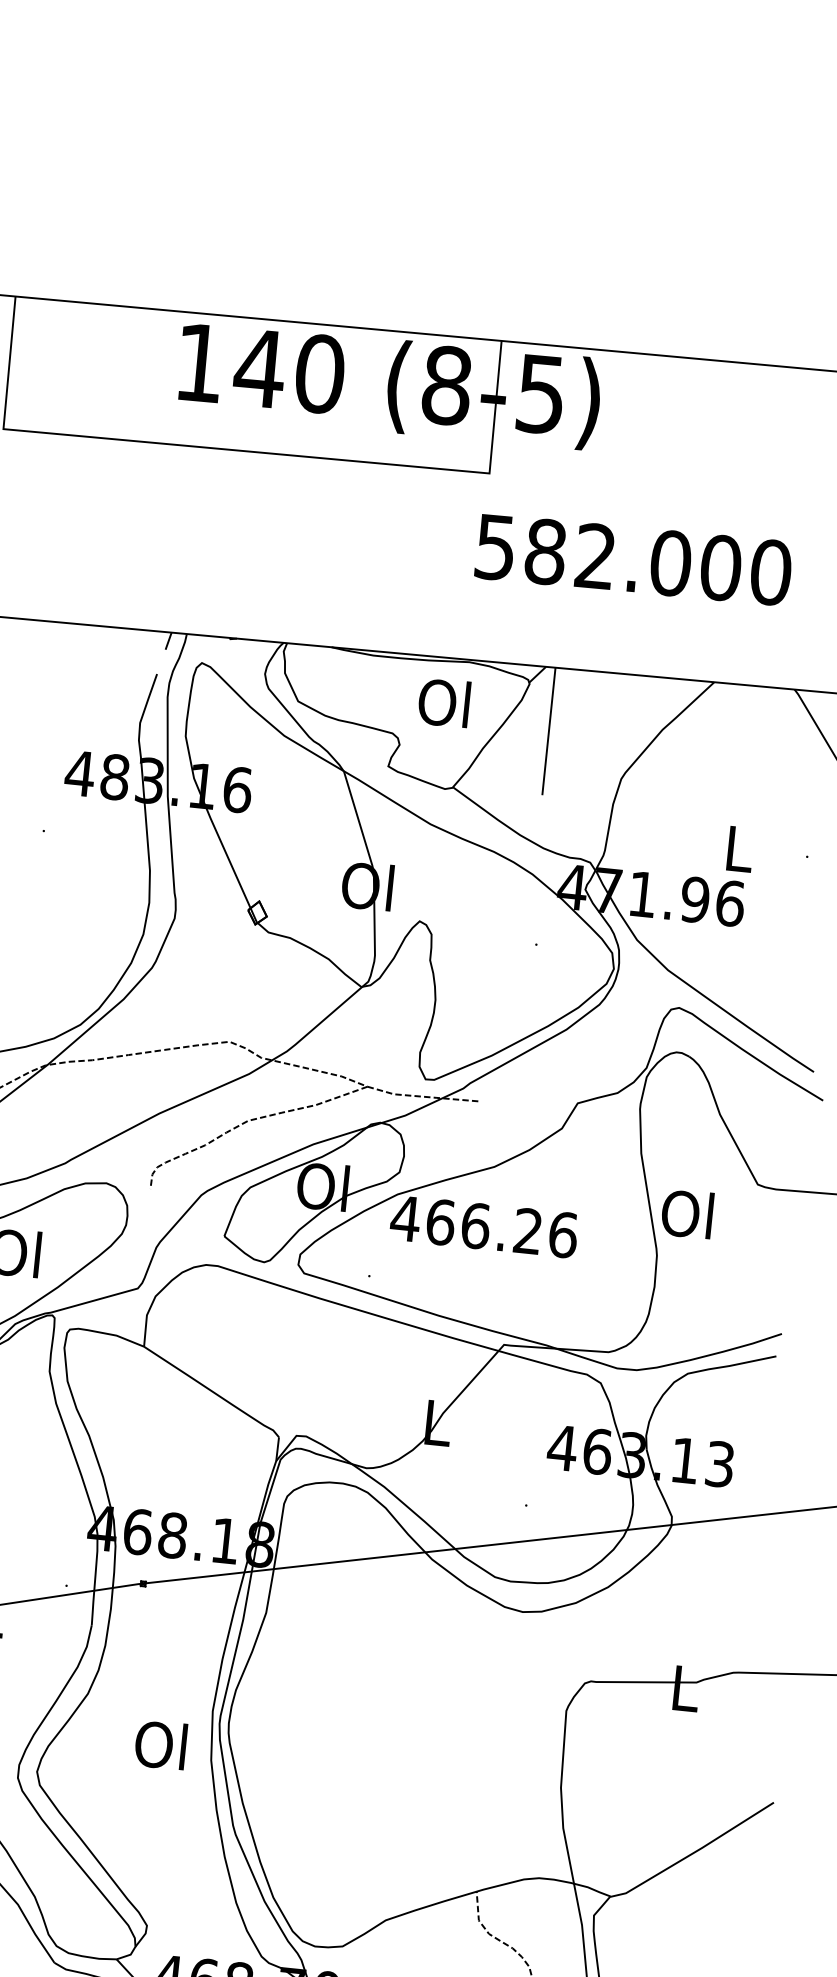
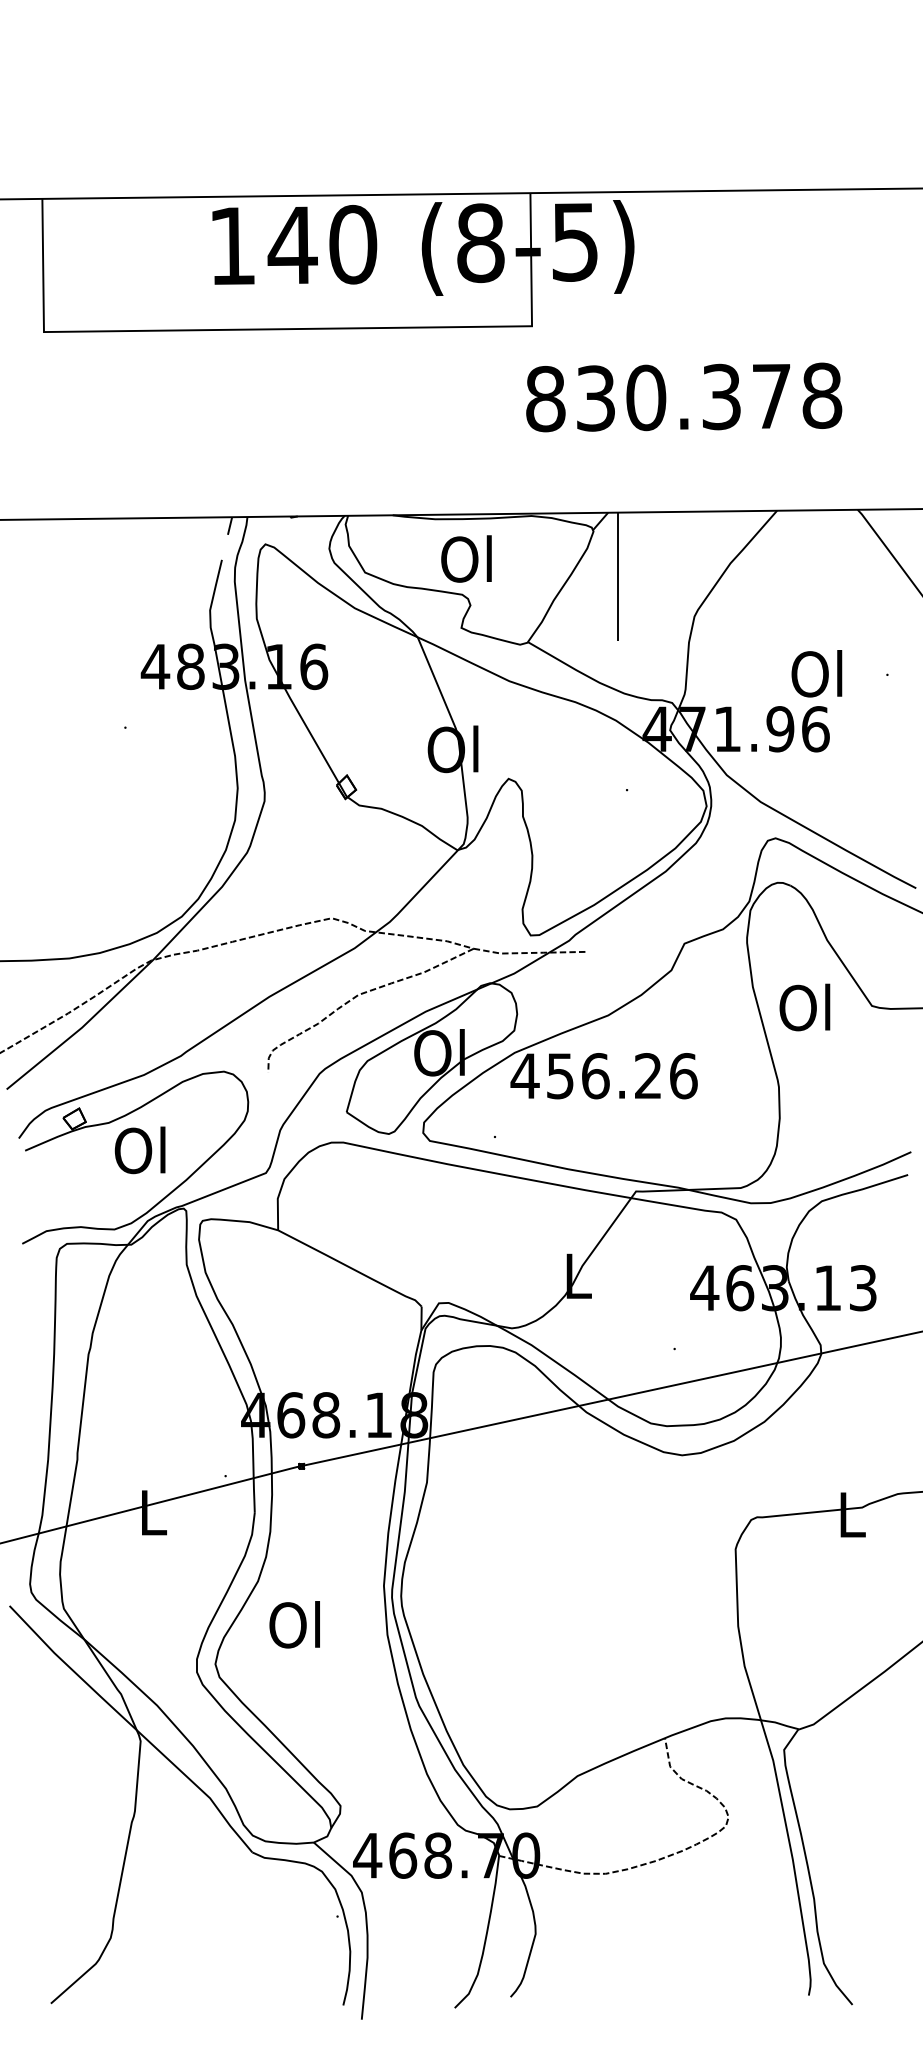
text: (633, 560) -> (684, 397), 582.000 -> 830.378
text: (444, 702) -> (466, 558), moved
text: (736, 848) -> (816, 673), L -> Ol
text: (686, 1213) -> (804, 1007), moved
text: (440, 1222) -> (560, 1076), 466.26 -> 456.26
text: (160, 1744) -> (294, 1624), moved

